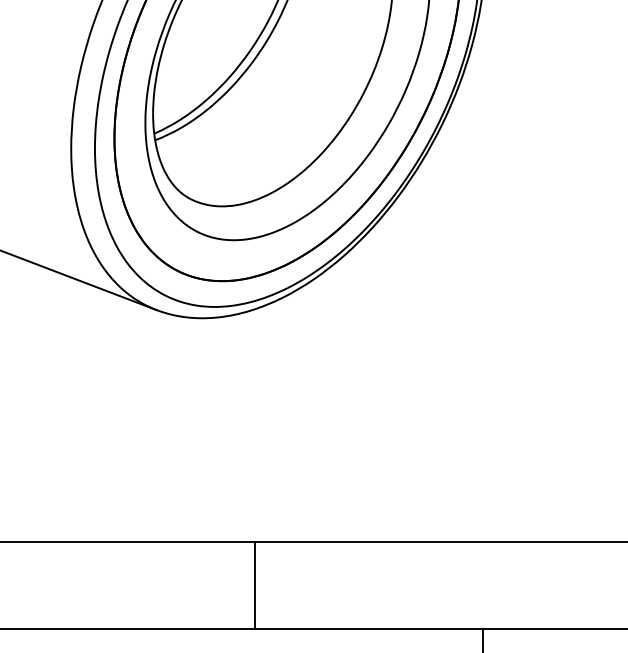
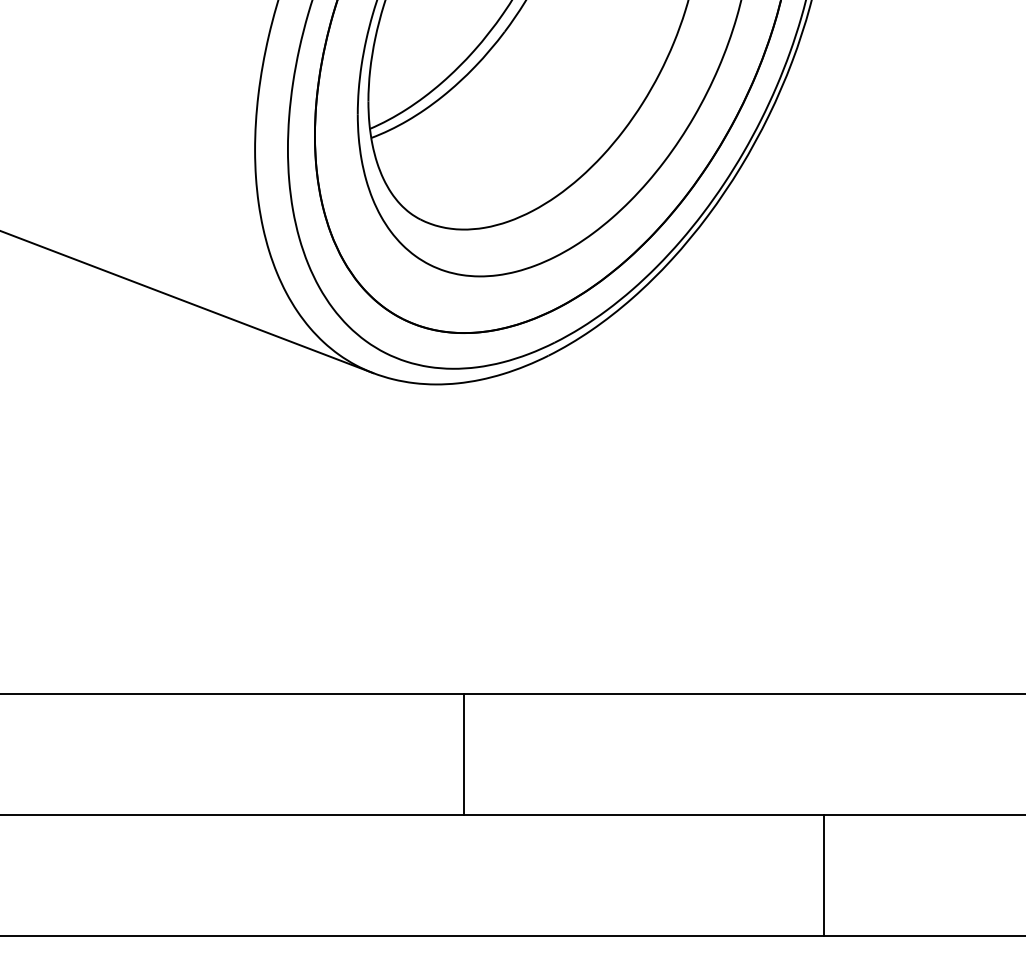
line: (255, 585) -> (463, 754), moved

